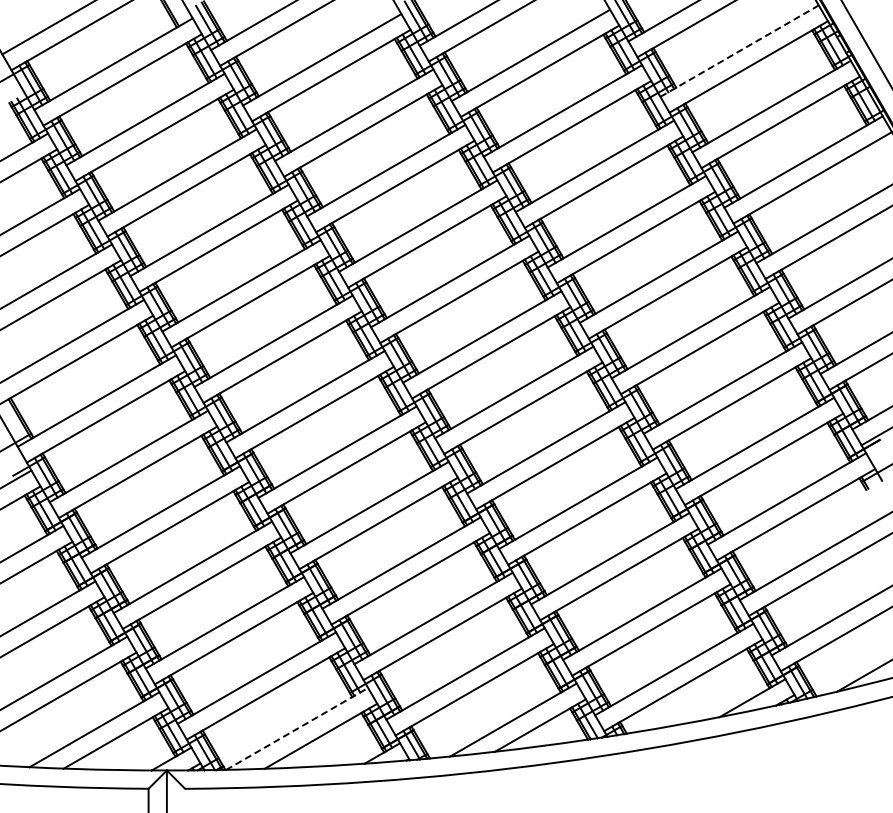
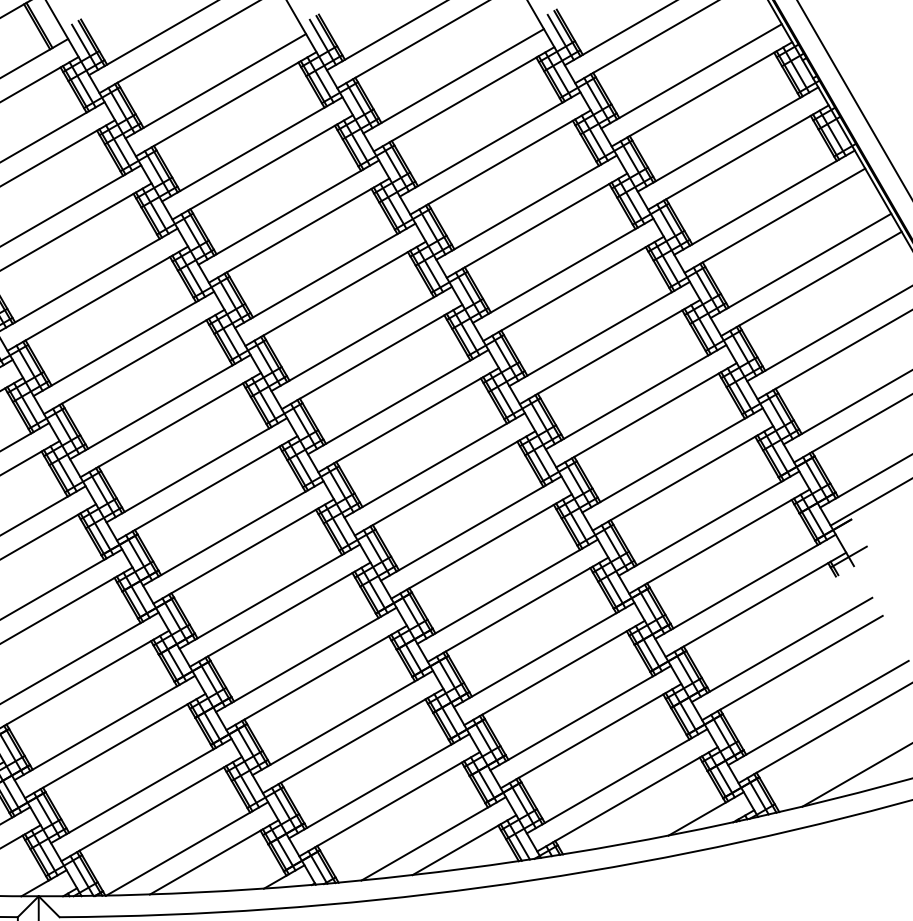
line: (740, 50) -> (692, 75), dashed -> solid
line: (297, 728) -> (187, 848), dashed -> solid

